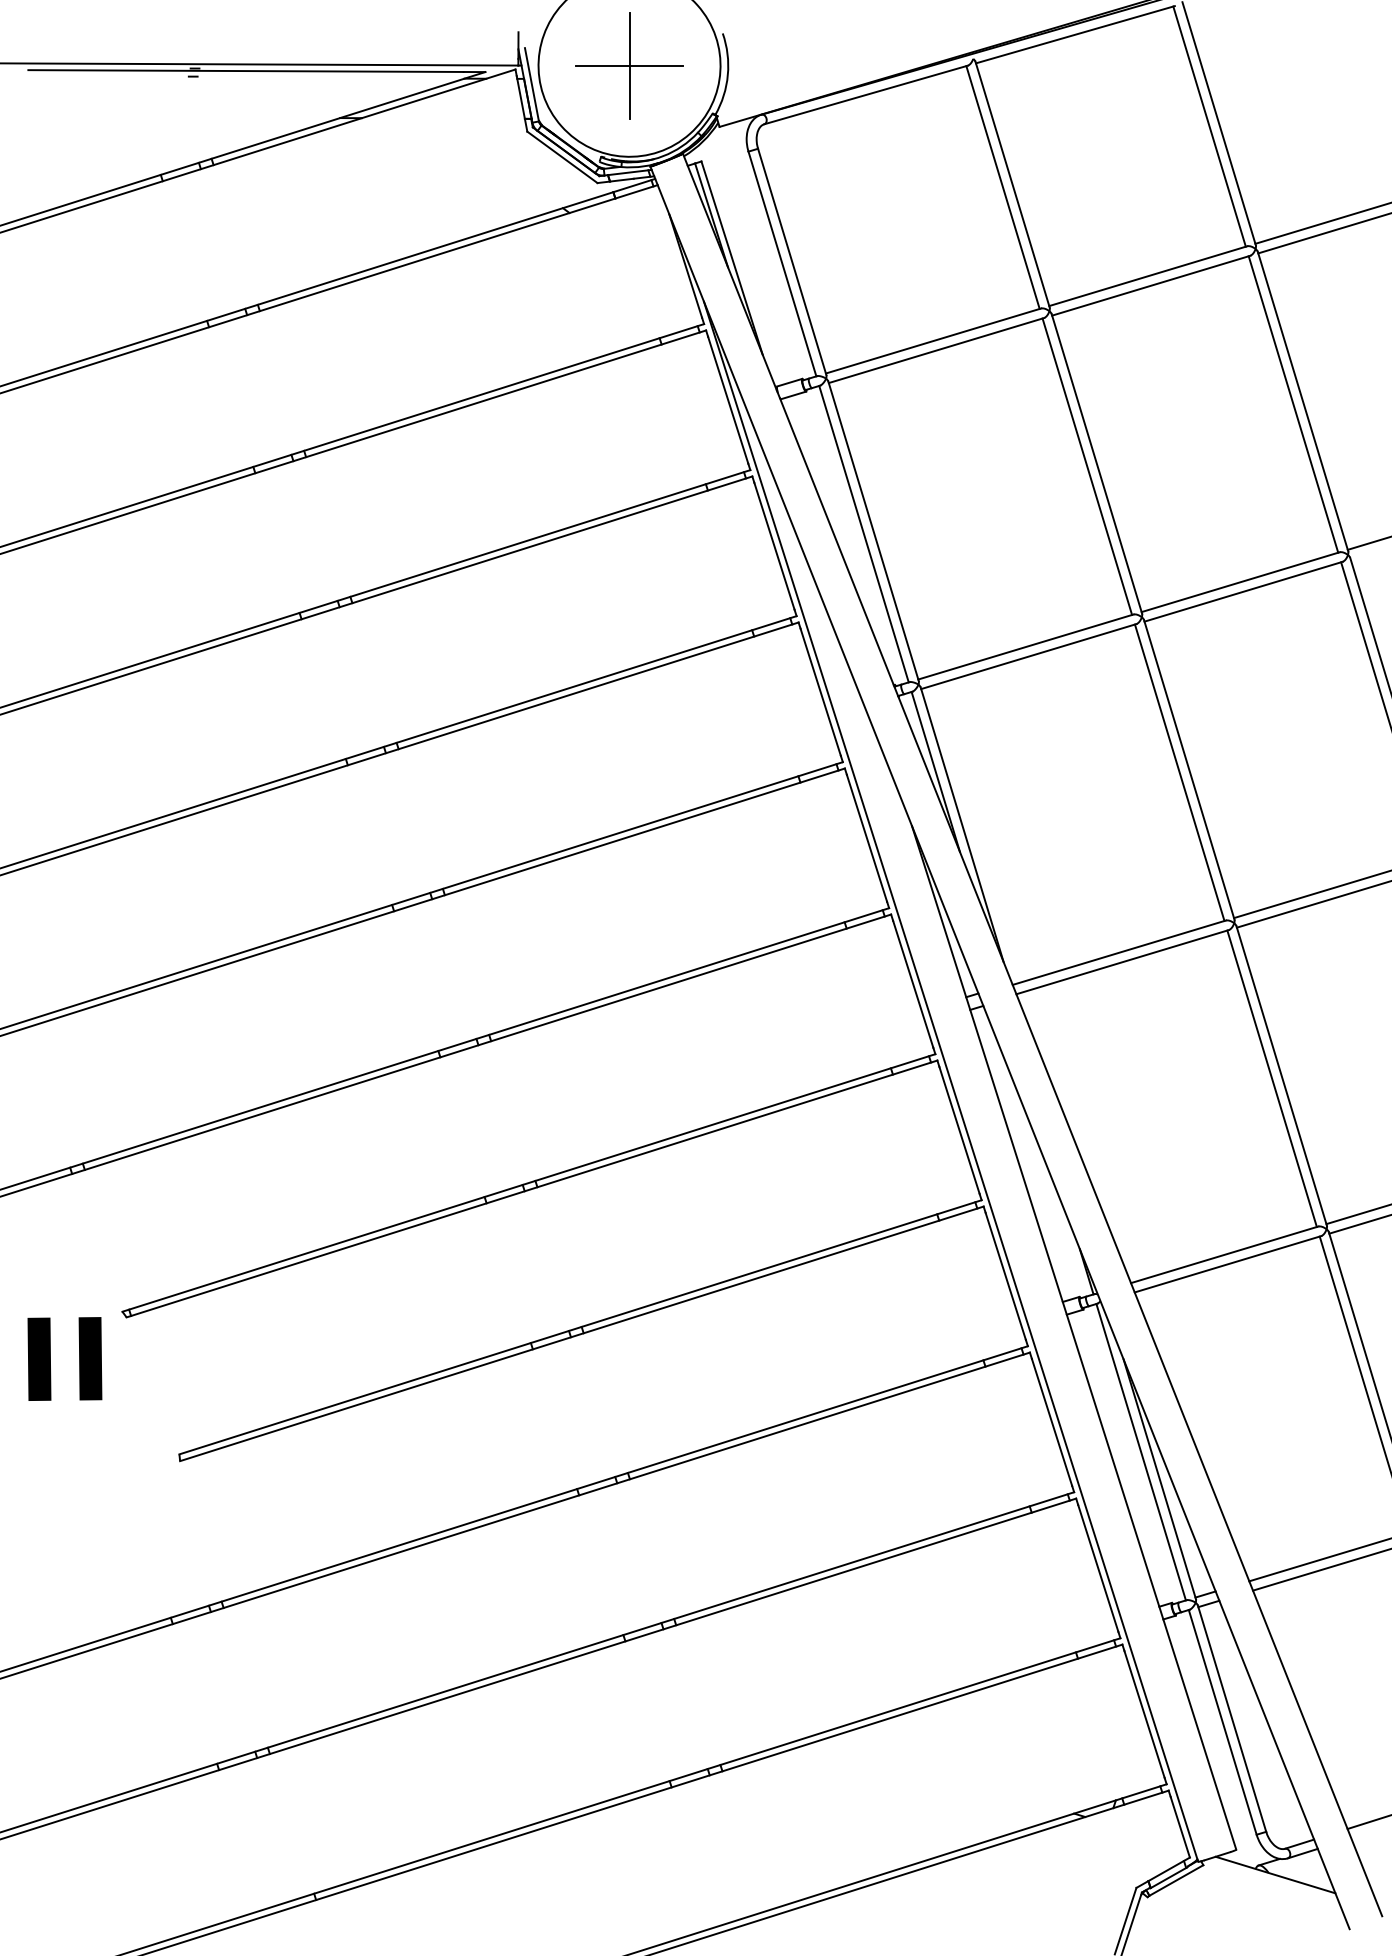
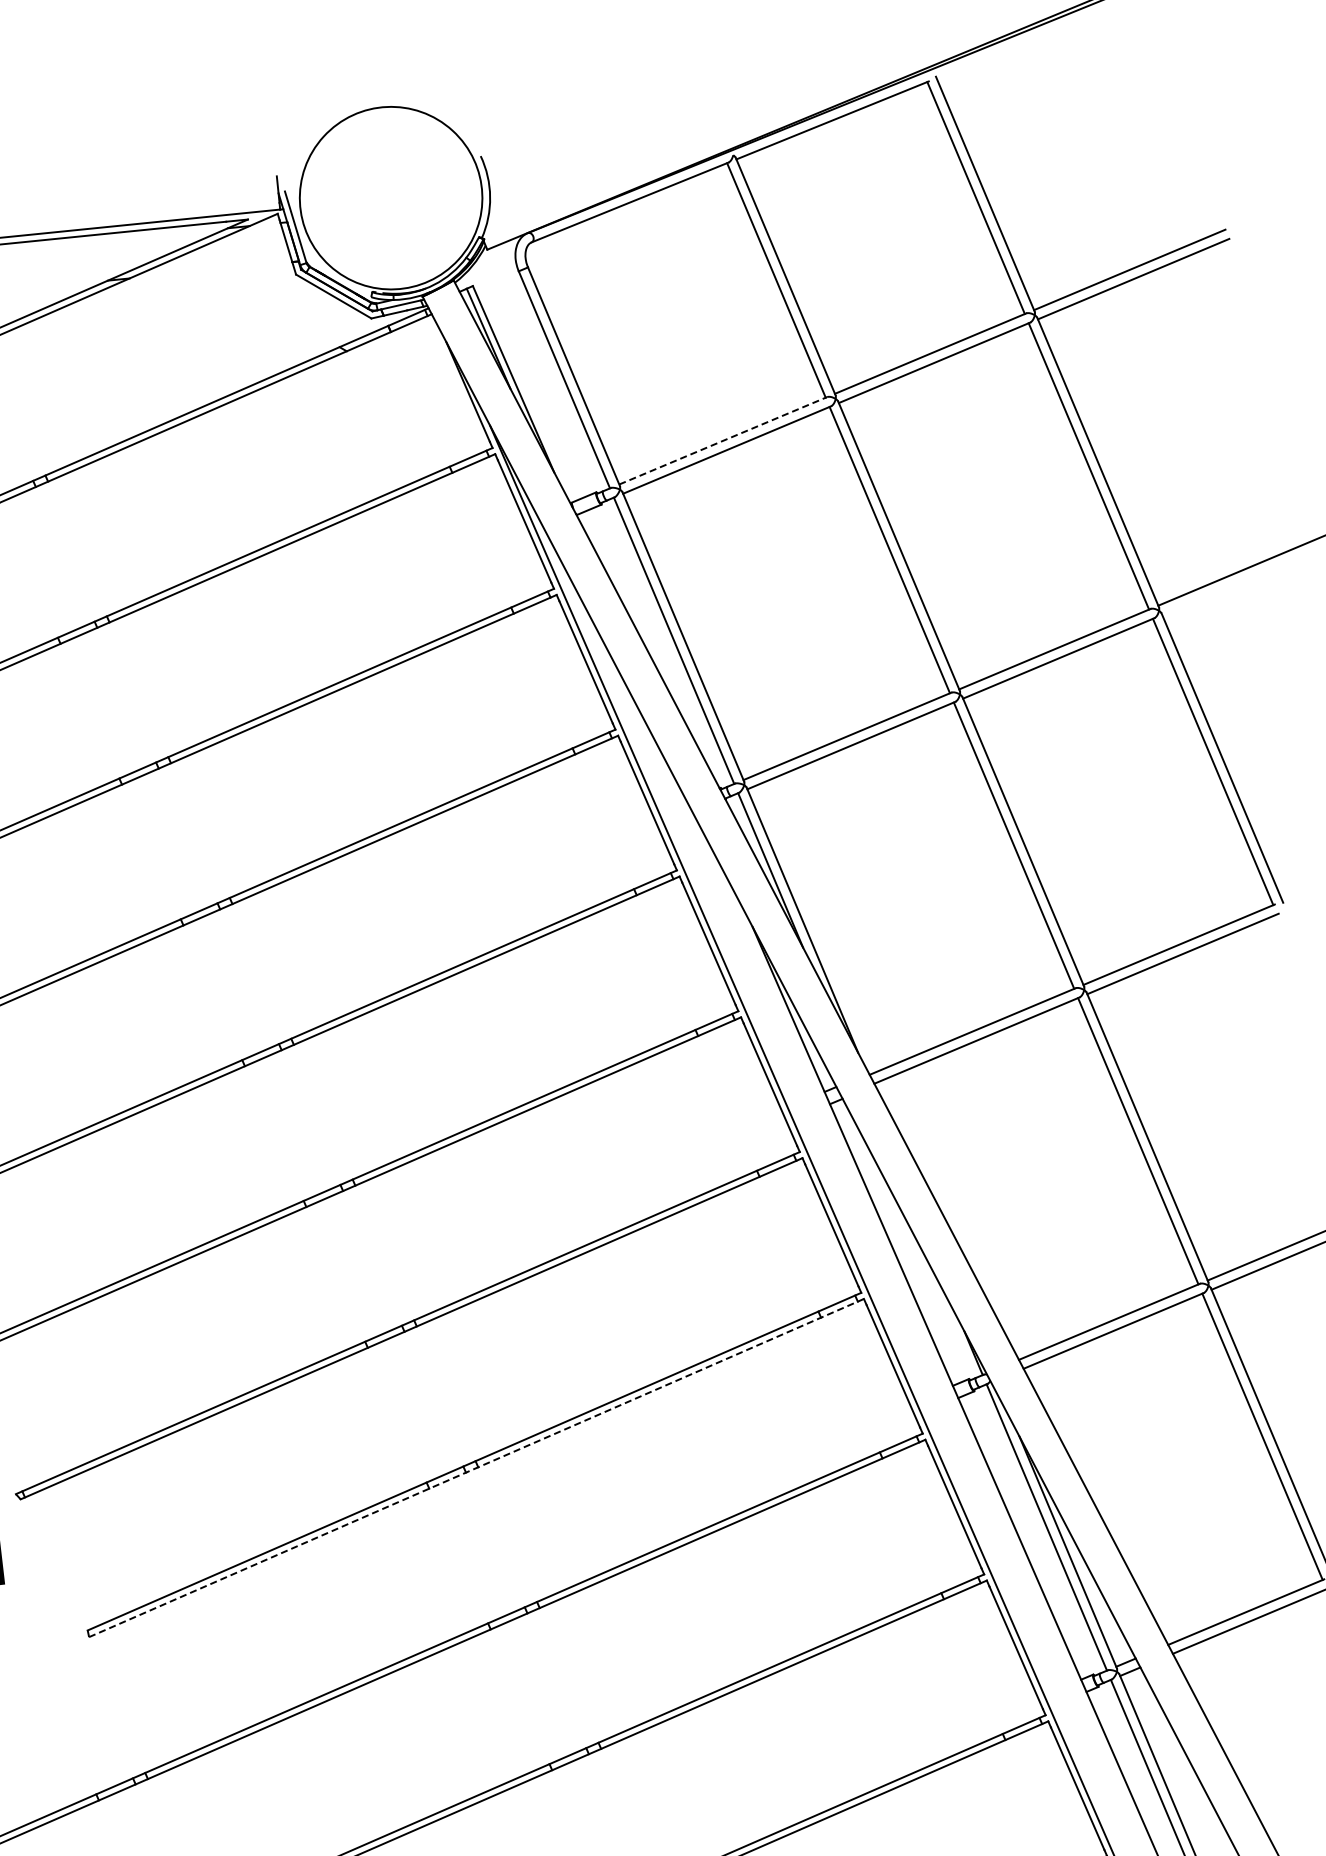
part: (629, 65) -> (391, 197), removed
line: (934, 340) -> (724, 440), solid -> dashed
line: (581, 1334) -> (476, 1468), solid -> dashed

